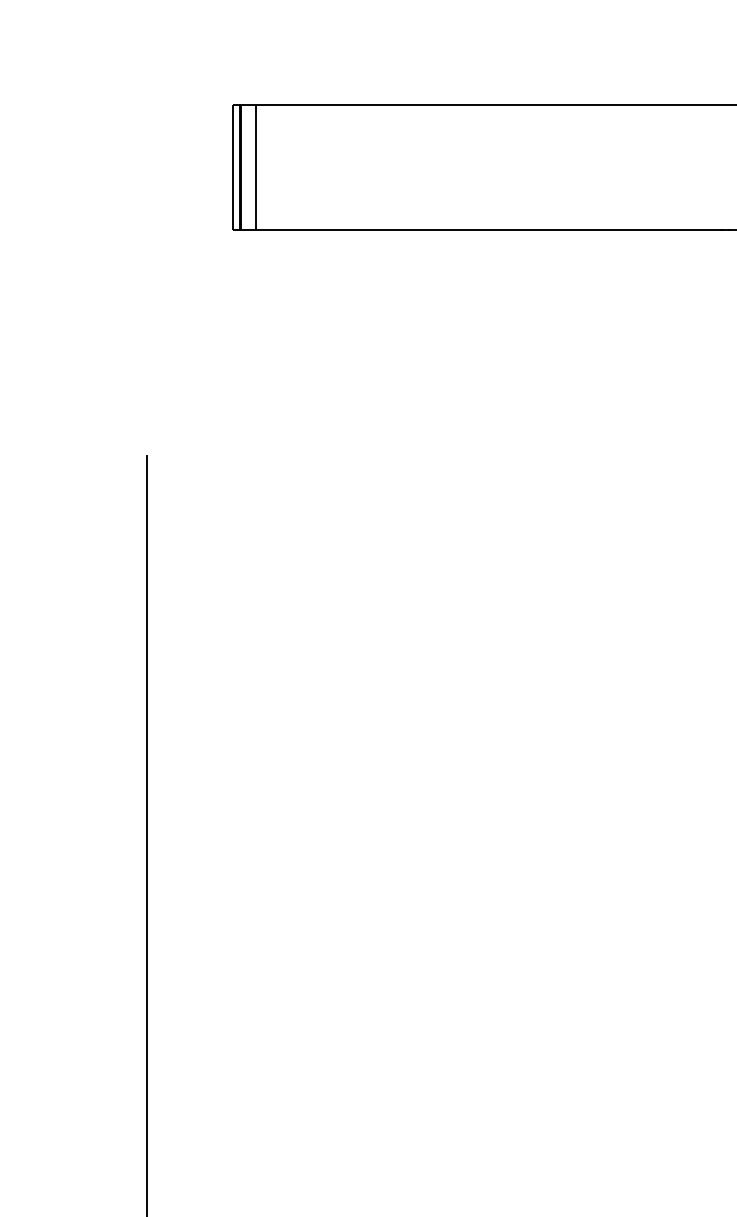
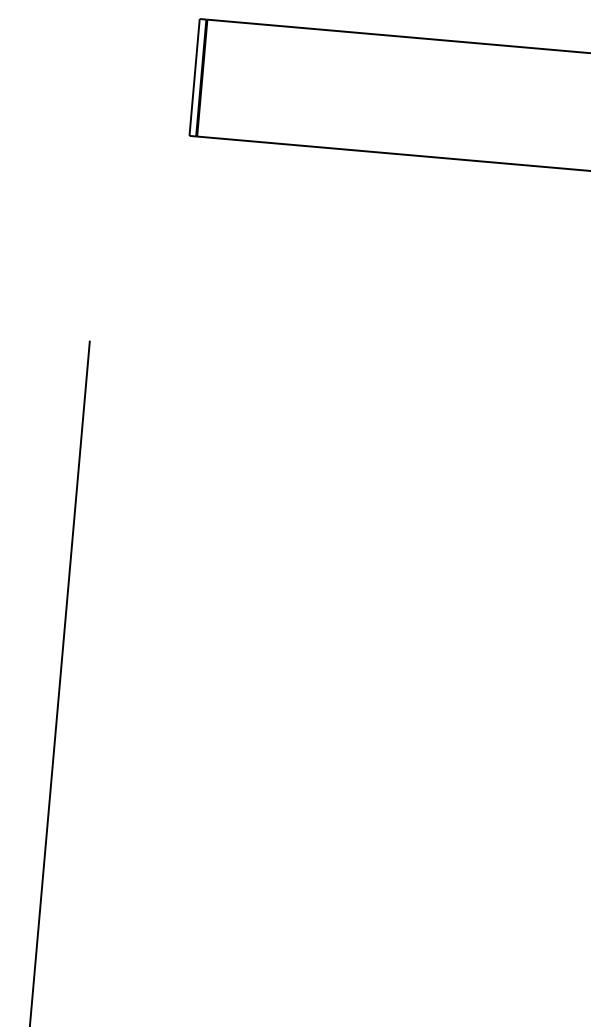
line: (255, 167) -> (215, 79), removed

